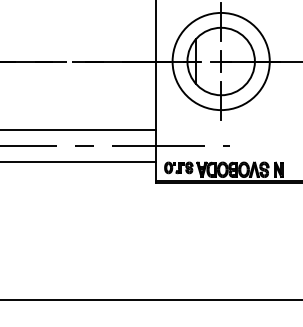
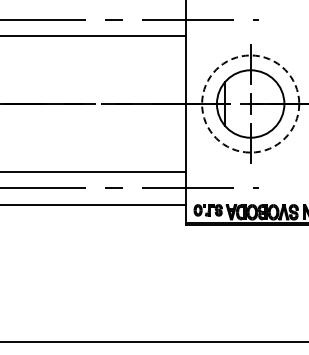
circle: (221, 61) -> (250, 103), solid -> dashed

